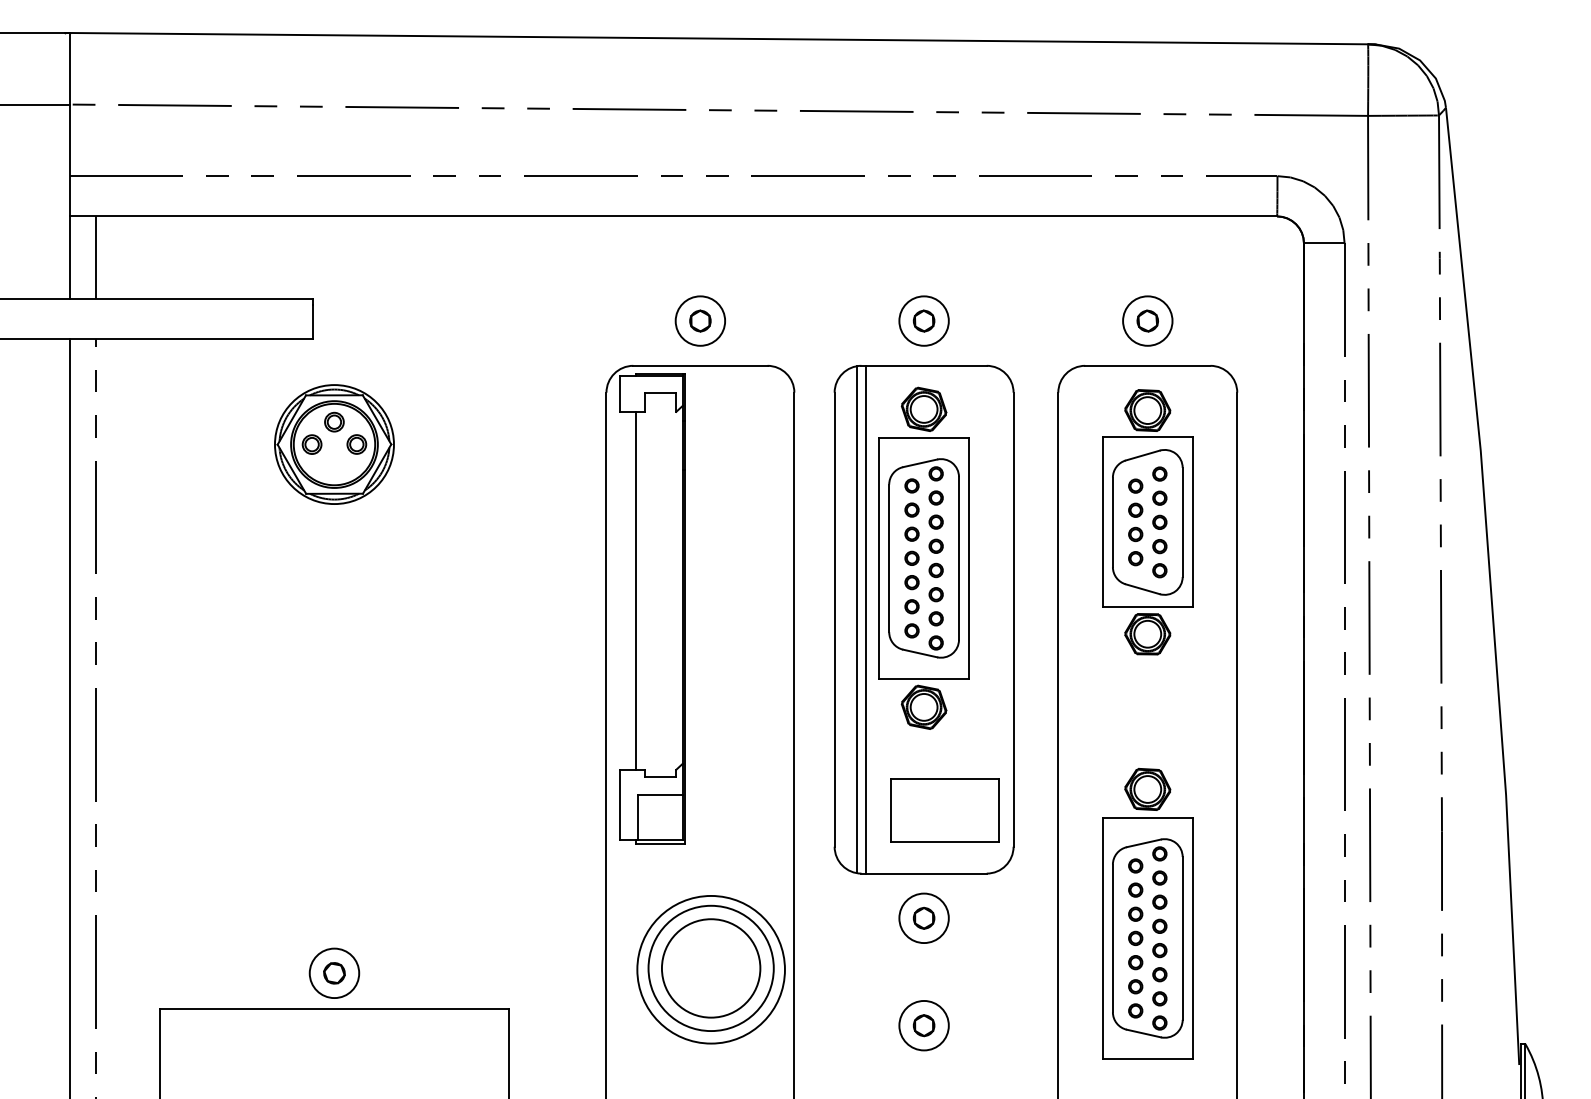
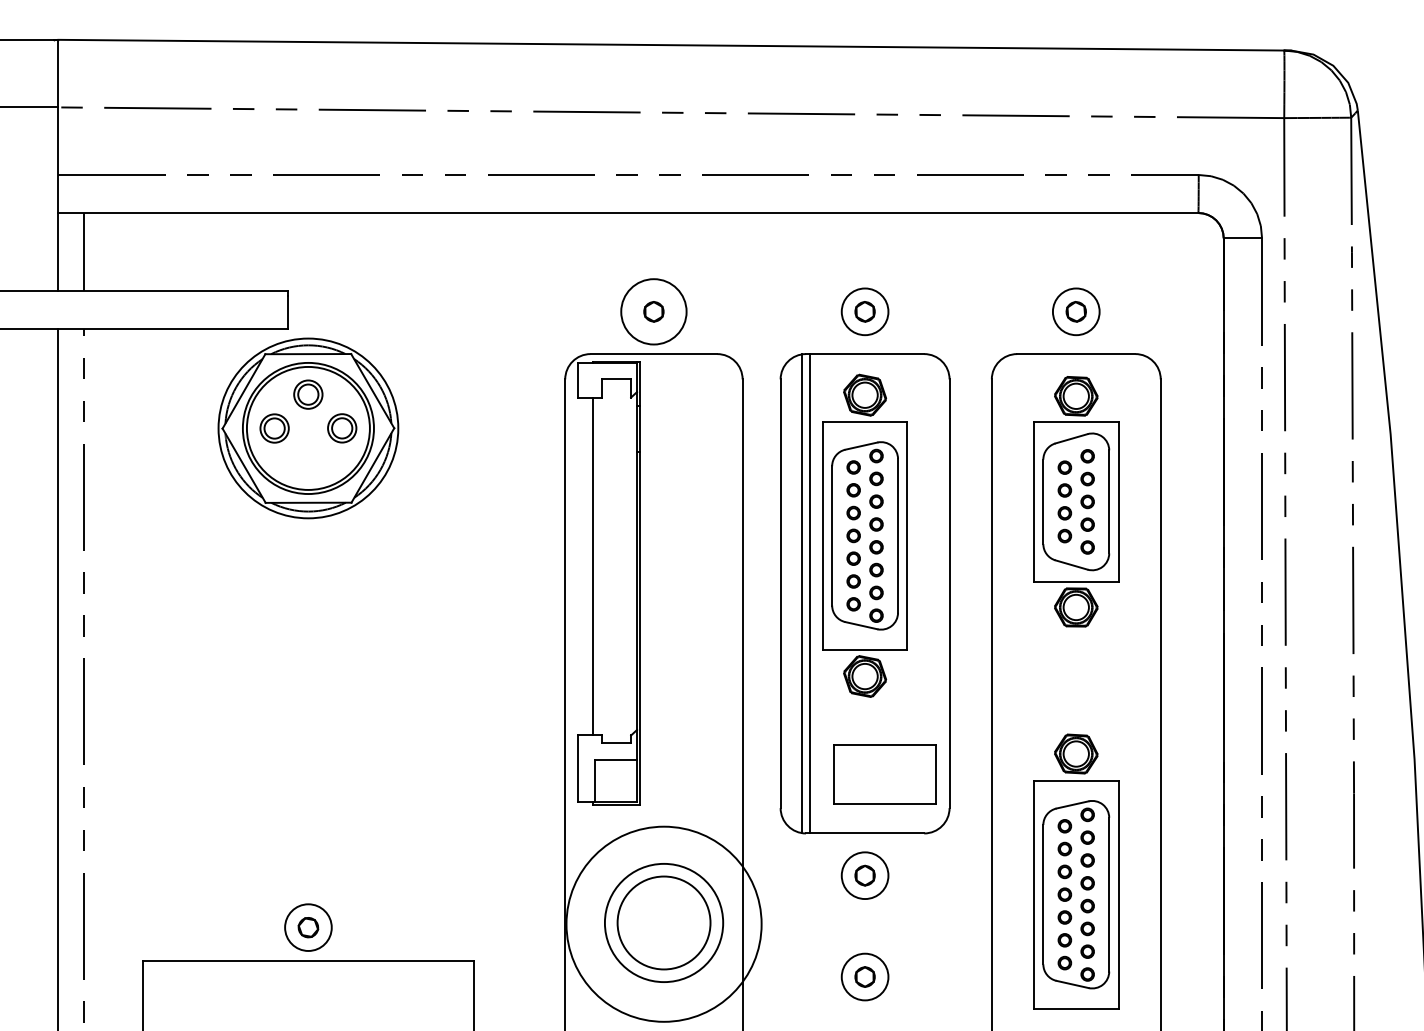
circle: (700, 320) -> (653, 311), size x1.4
part: (334, 444) -> (308, 428), size x1.6
circle: (710, 969) -> (663, 924), size x1.4

